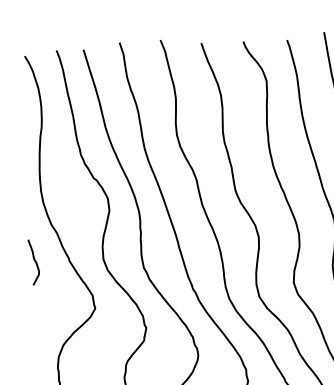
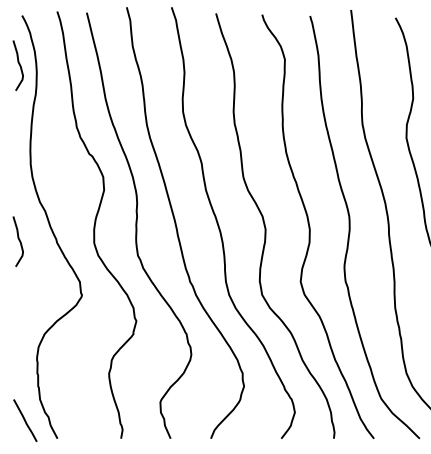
curve: (24, 100) -> (18, 64), added

